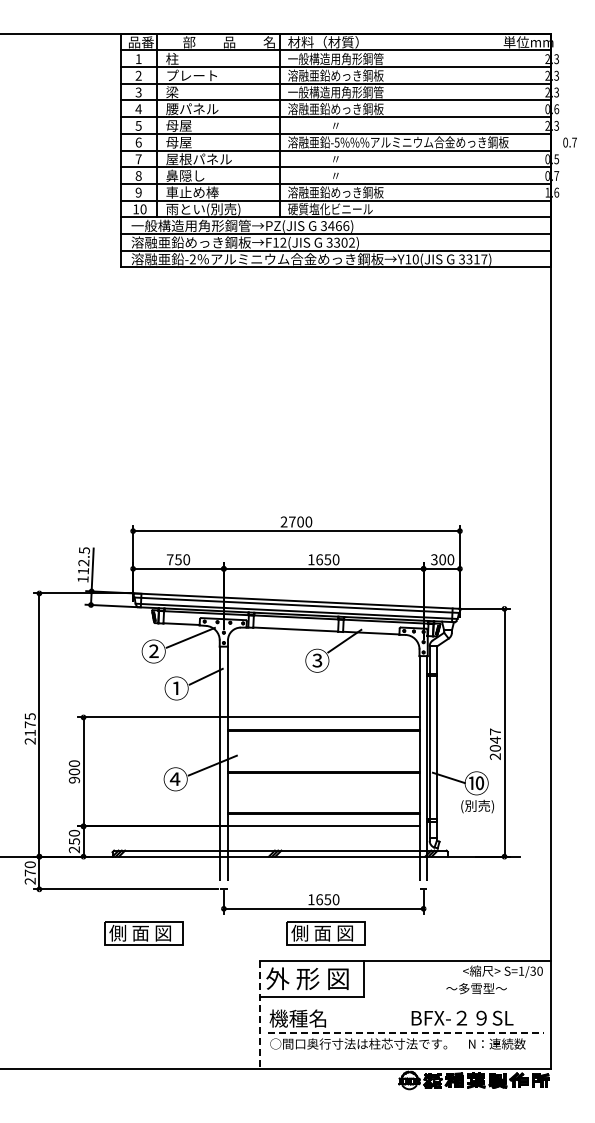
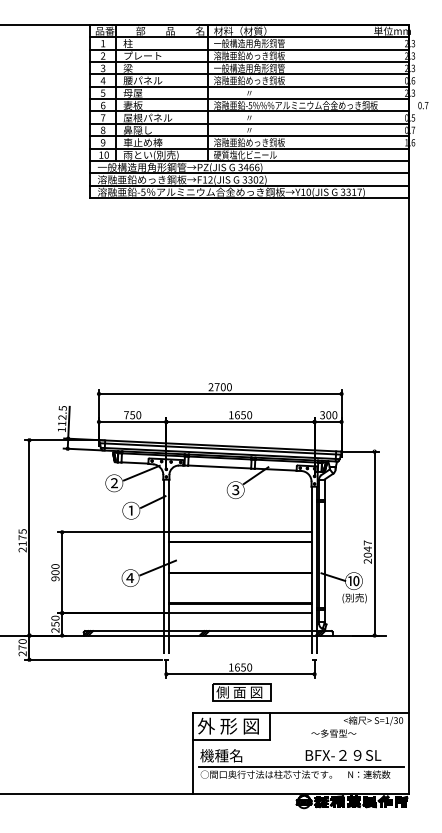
text: (178, 142) -> (132, 105), 母屋 -> 妻板
text: (192, 259) -> (143, 192), -2 -> -5
part: (143, 933) -> (106, 692), removed
text: (476, 988) -> (333, 733), moved
line: (260, 1015) -> (193, 753), dashed -> solid
line: (405, 1033) -> (301, 766), dashed -> solid

